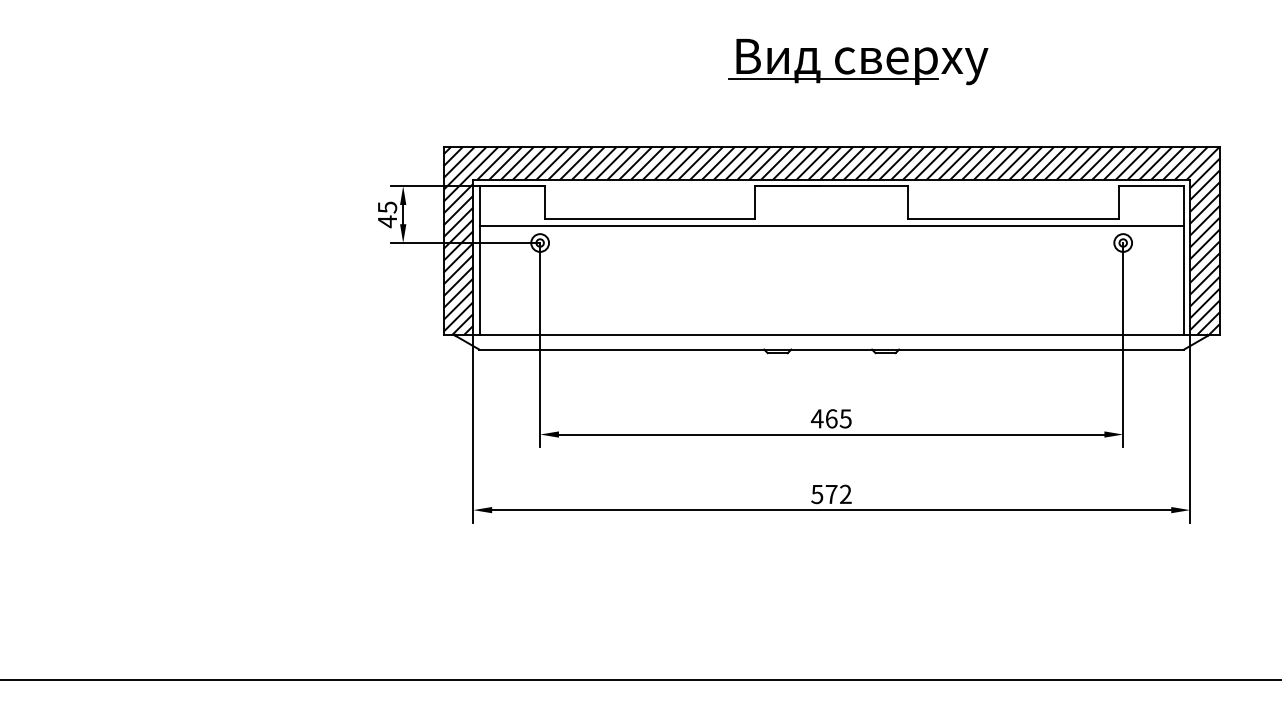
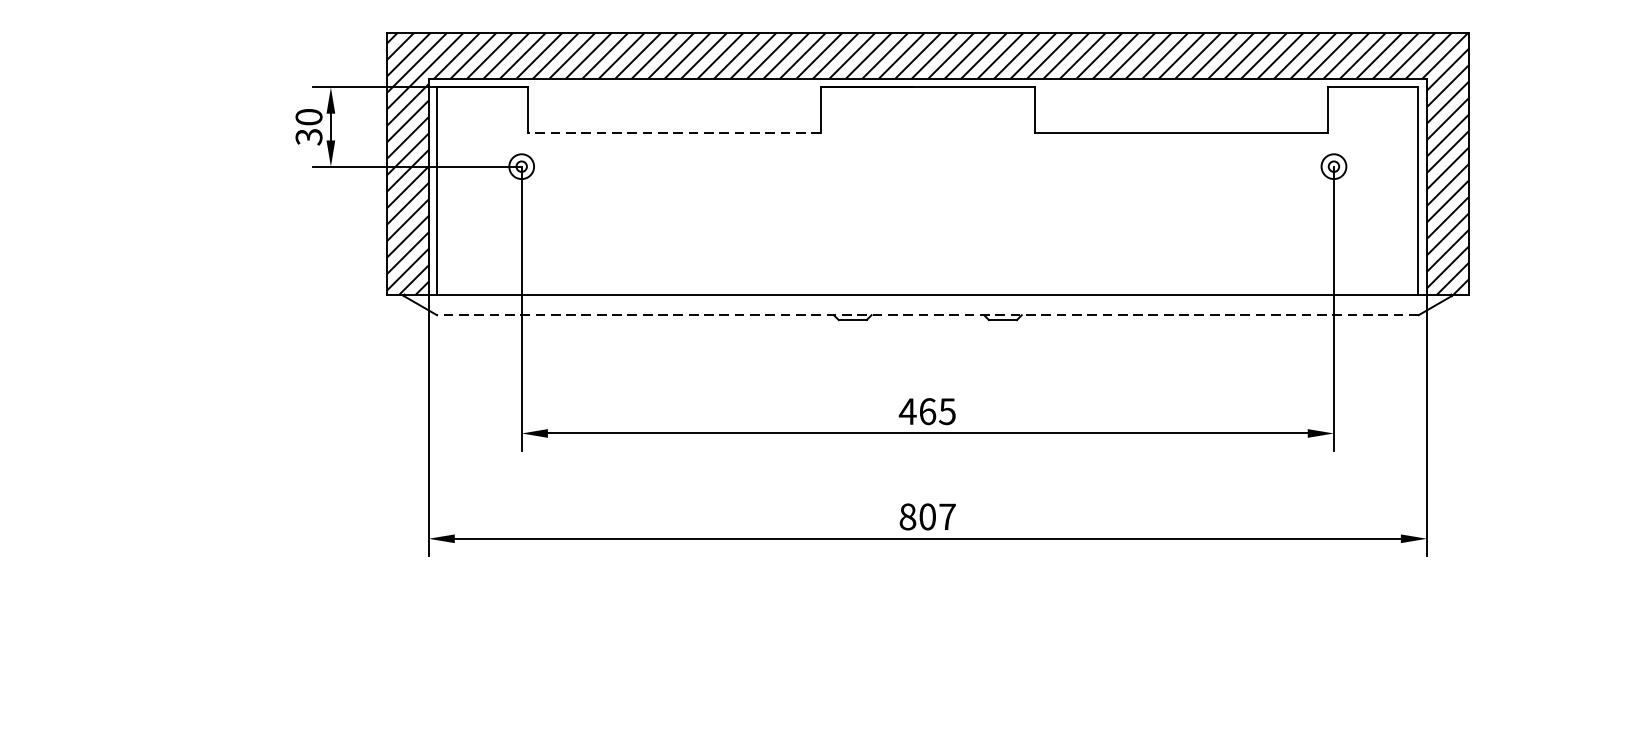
text: (387, 214) -> (309, 126), 45 -> 30
line: (649, 218) -> (674, 132), solid -> dashed
line: (831, 226) -> (927, 143), removed
line: (831, 349) -> (927, 315), solid -> dashed
text: (831, 494) -> (927, 517), 572 -> 807

